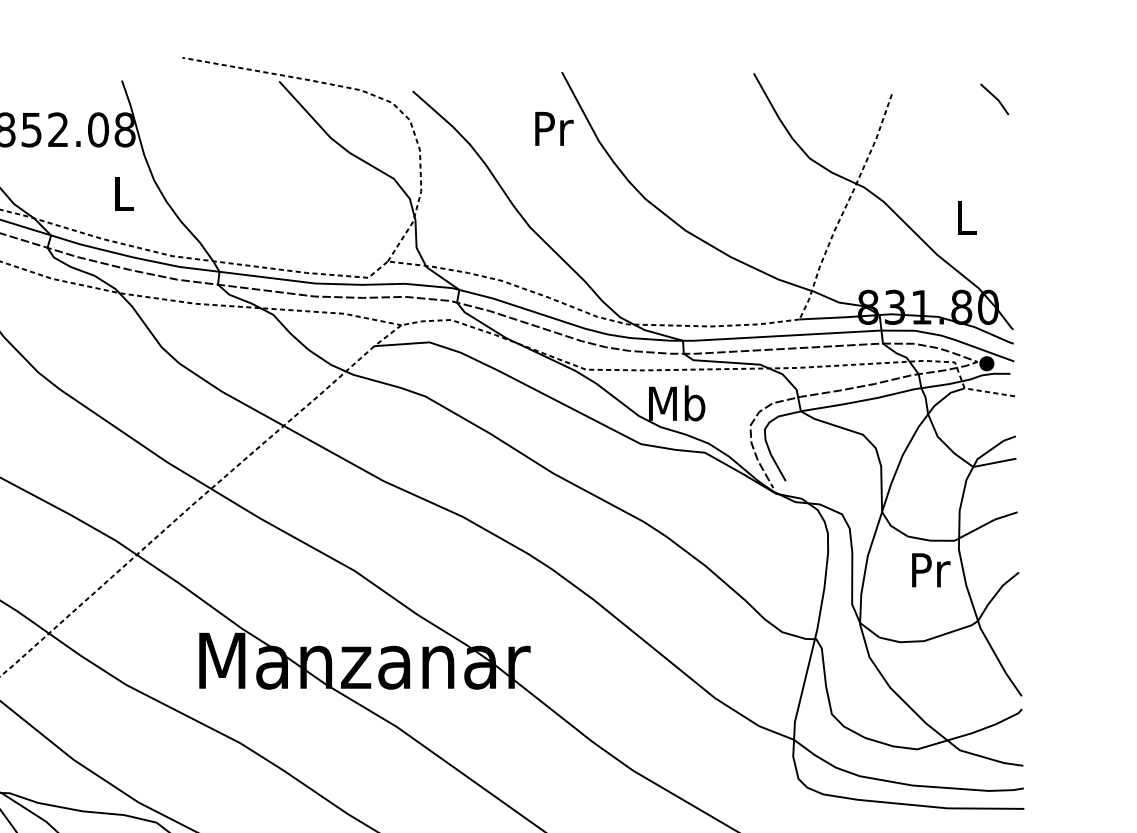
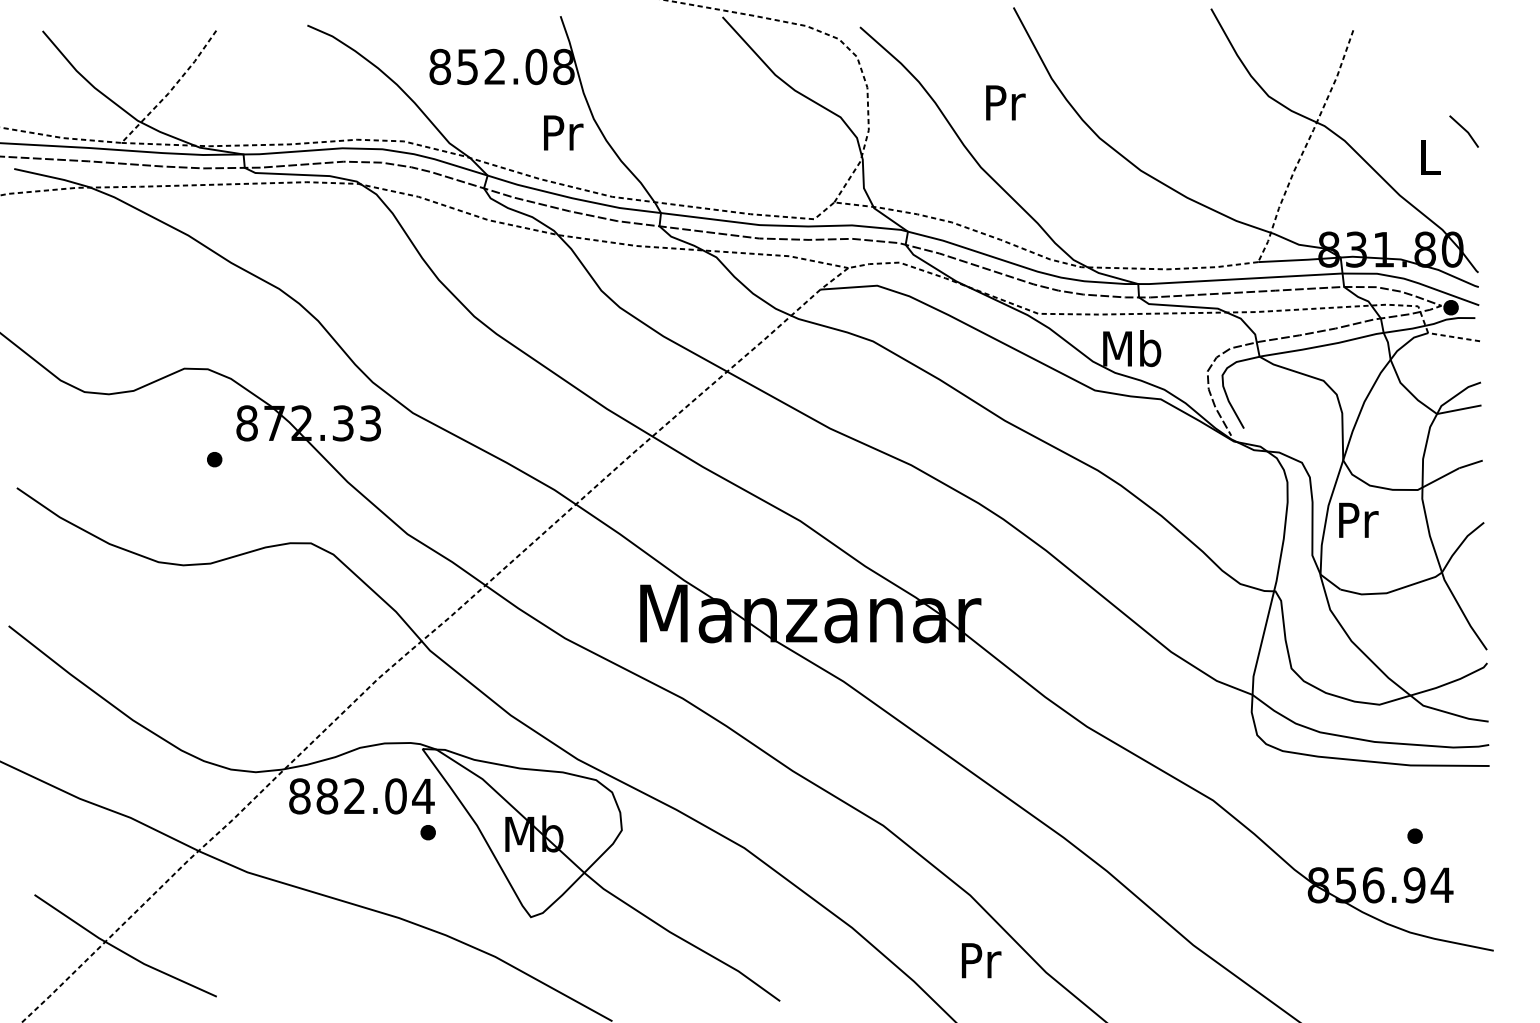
line: (995, 98) -> (1464, 130), moved
text: (554, 128) -> (1005, 102), moved
text: (124, 193) -> (563, 132), L -> Pr
text: (930, 569) -> (1358, 519), moved

